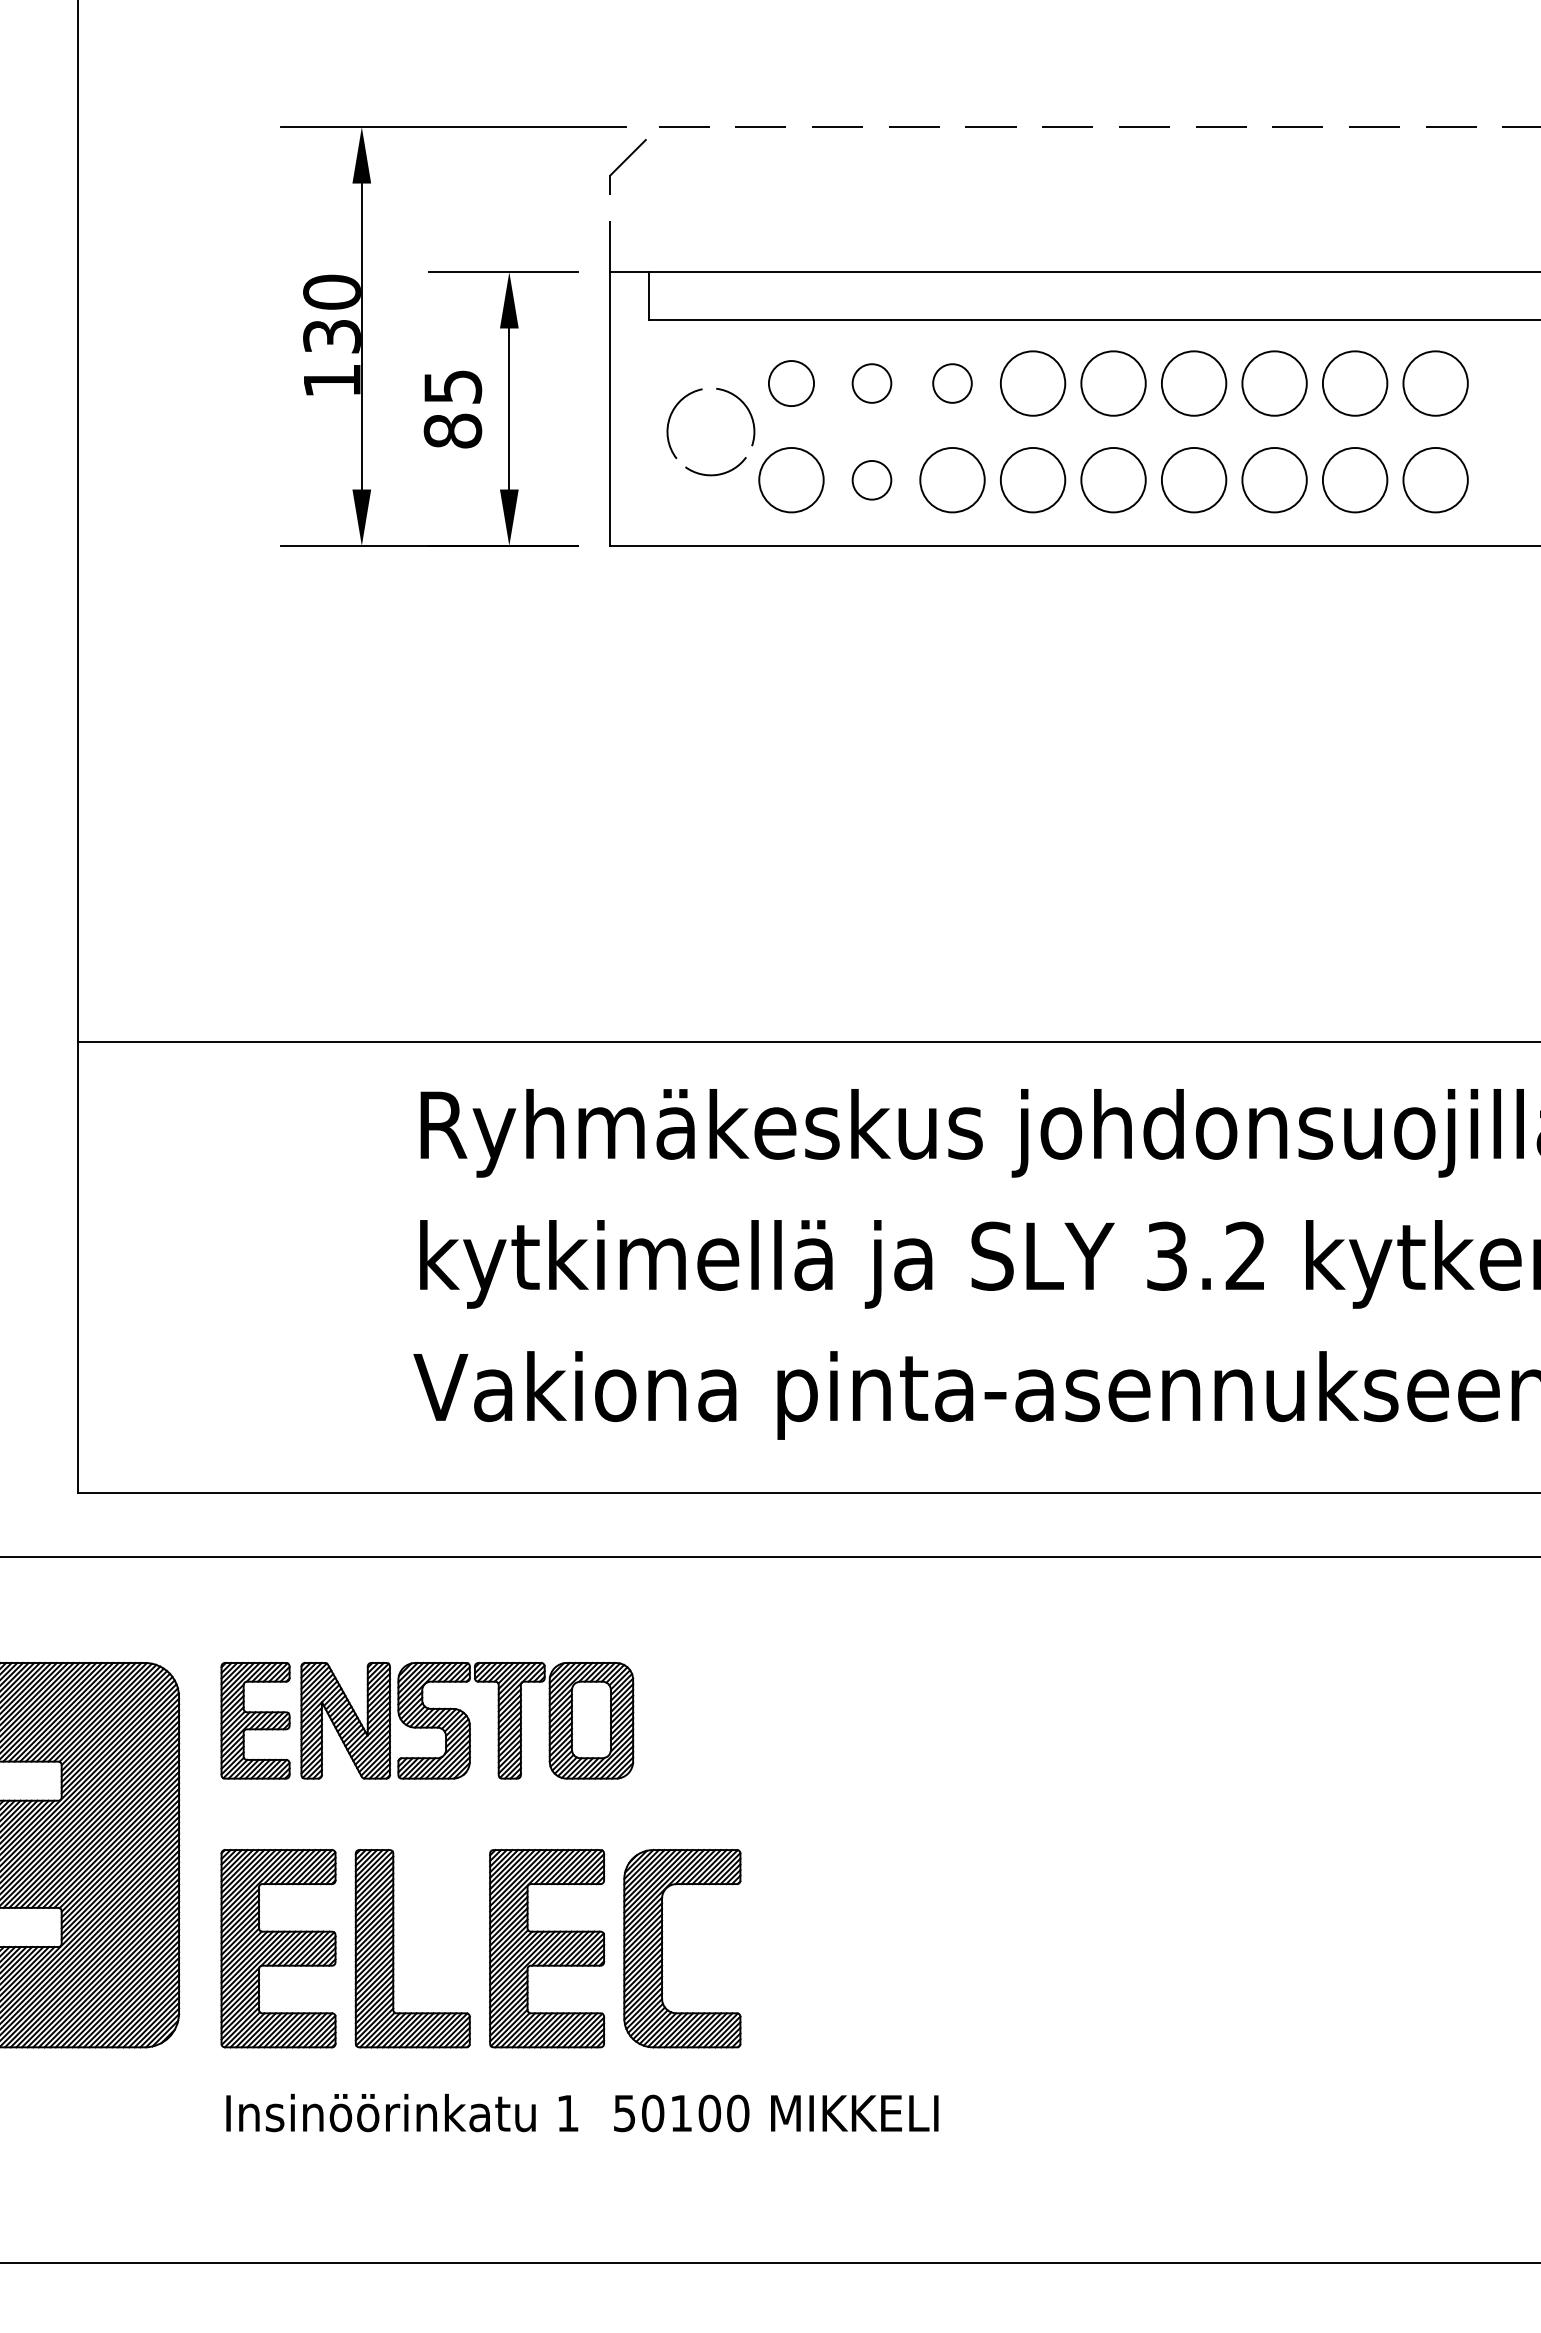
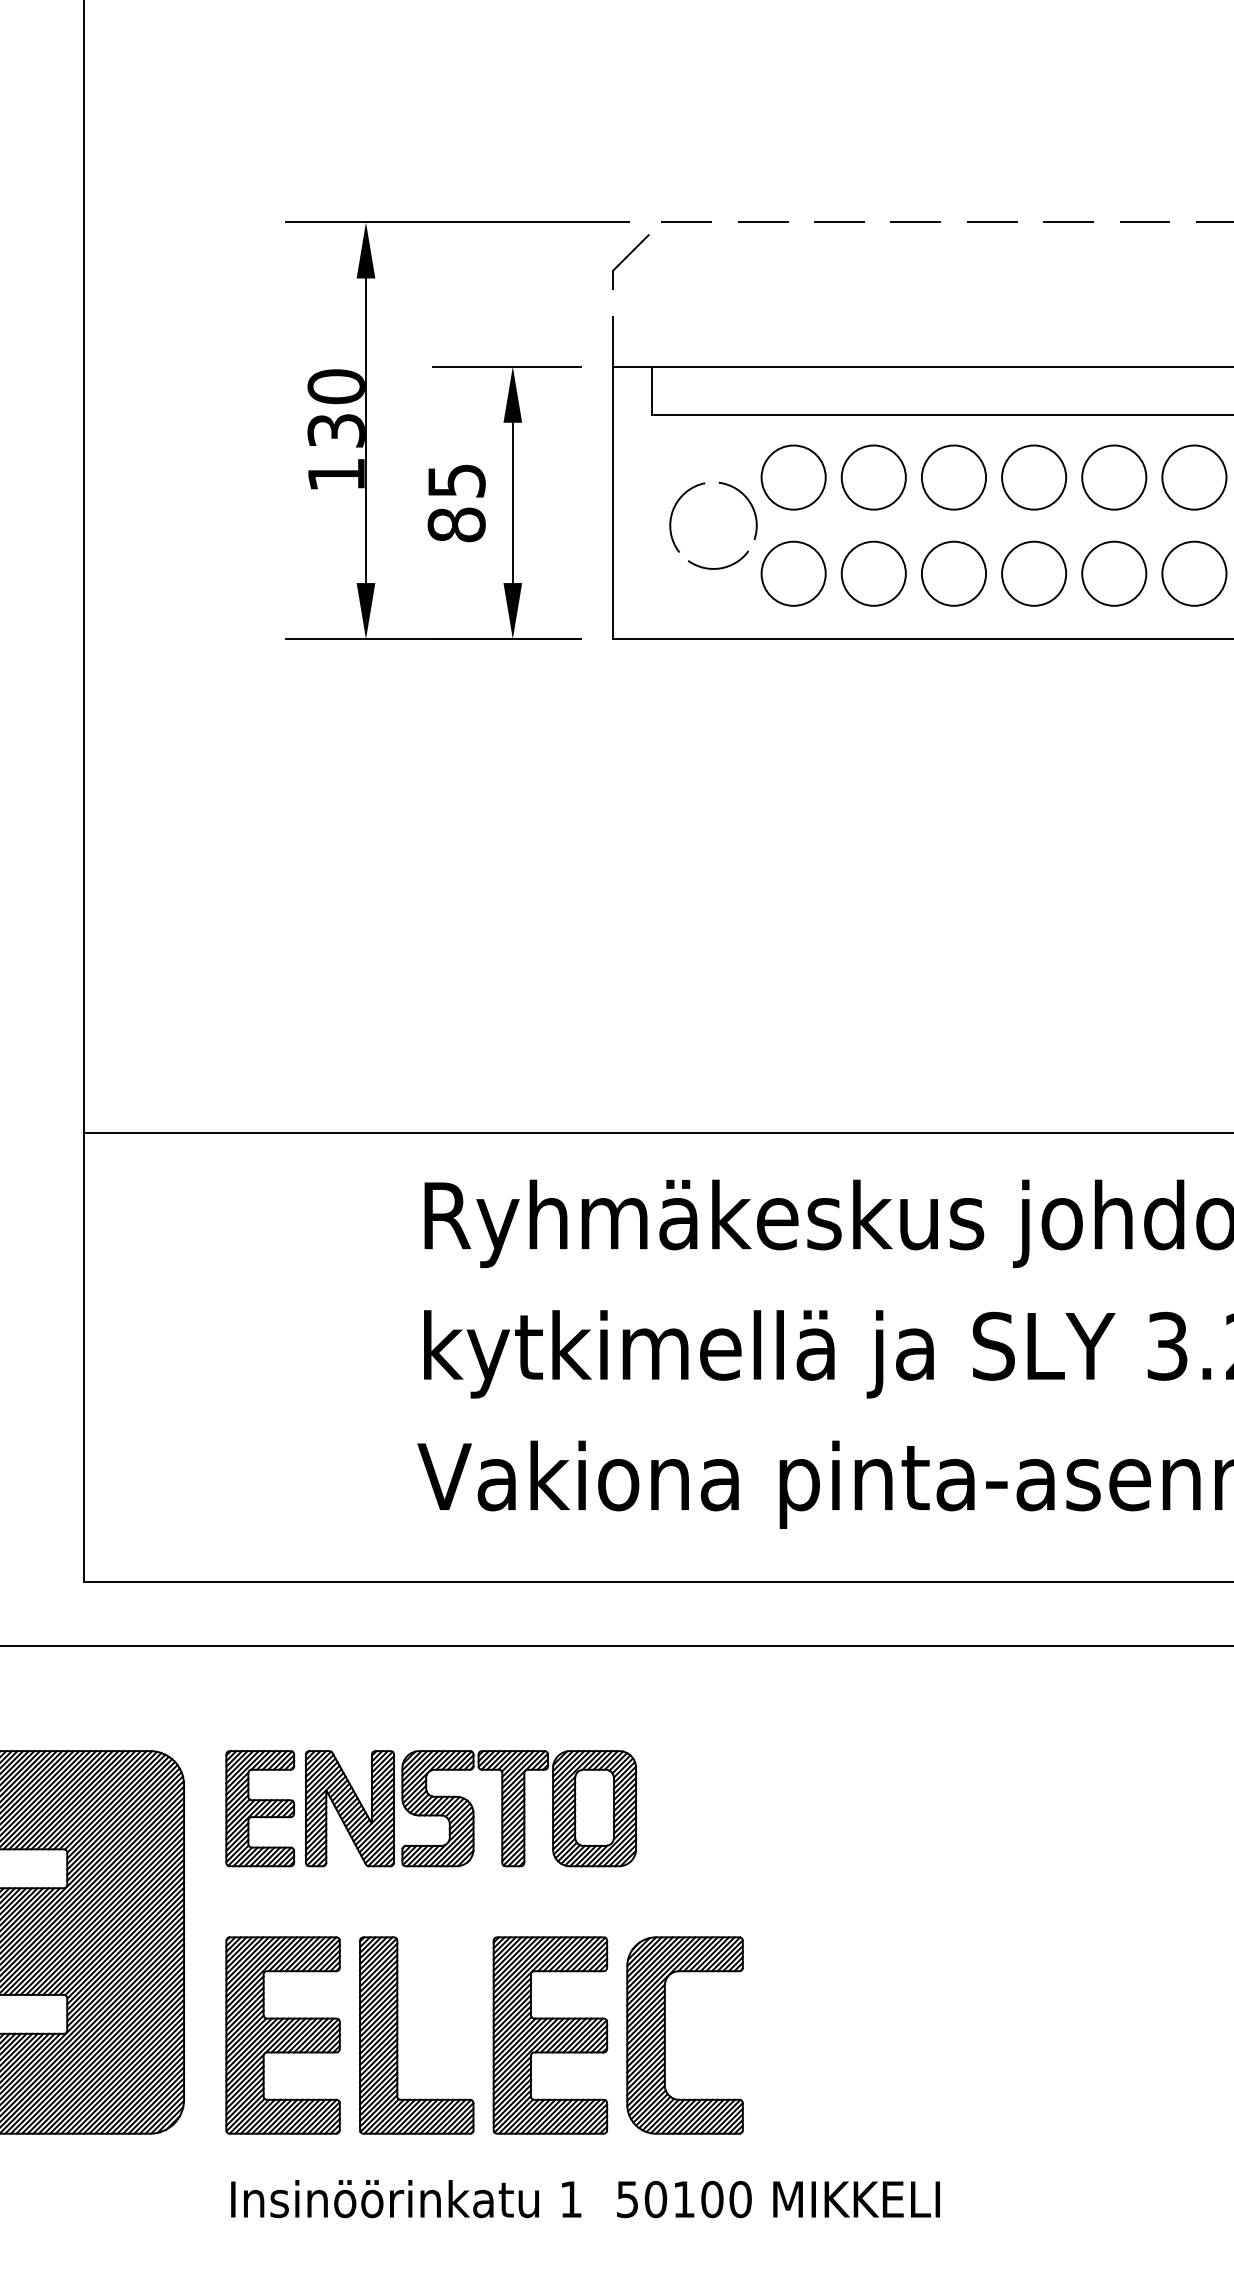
circle: (791, 383) -> (793, 477), size x1.43
circle: (871, 383) -> (873, 477), size x1.67
circle: (952, 383) -> (953, 477), size x1.67
circle: (871, 480) -> (873, 574), size x1.67

